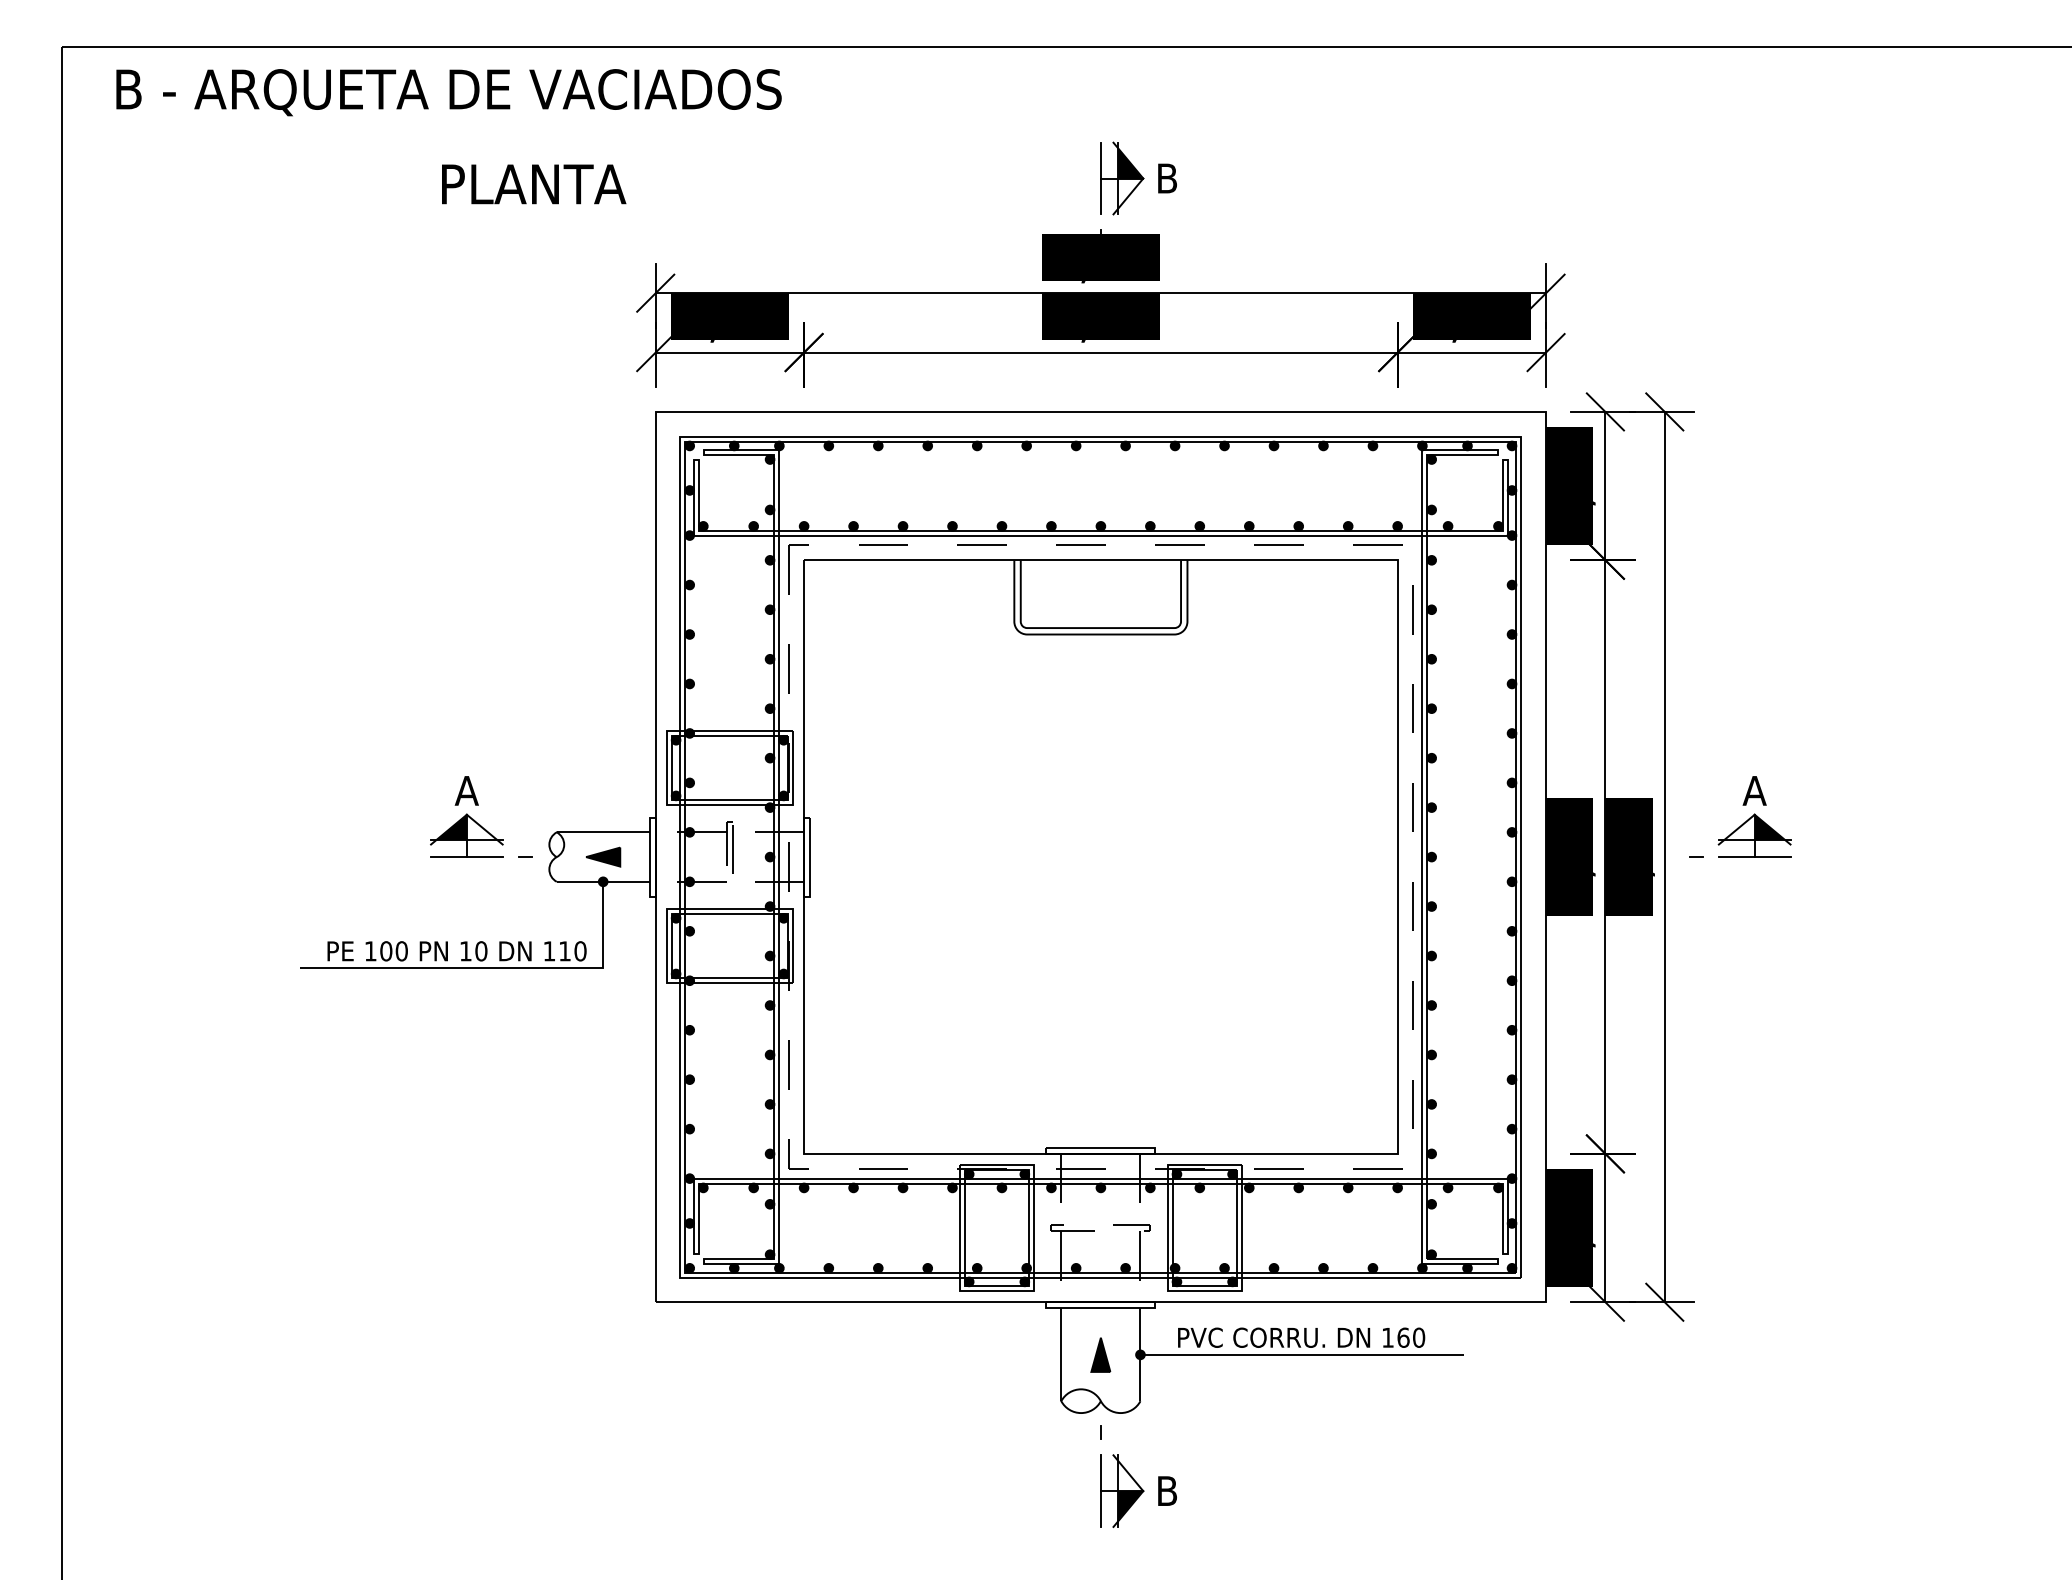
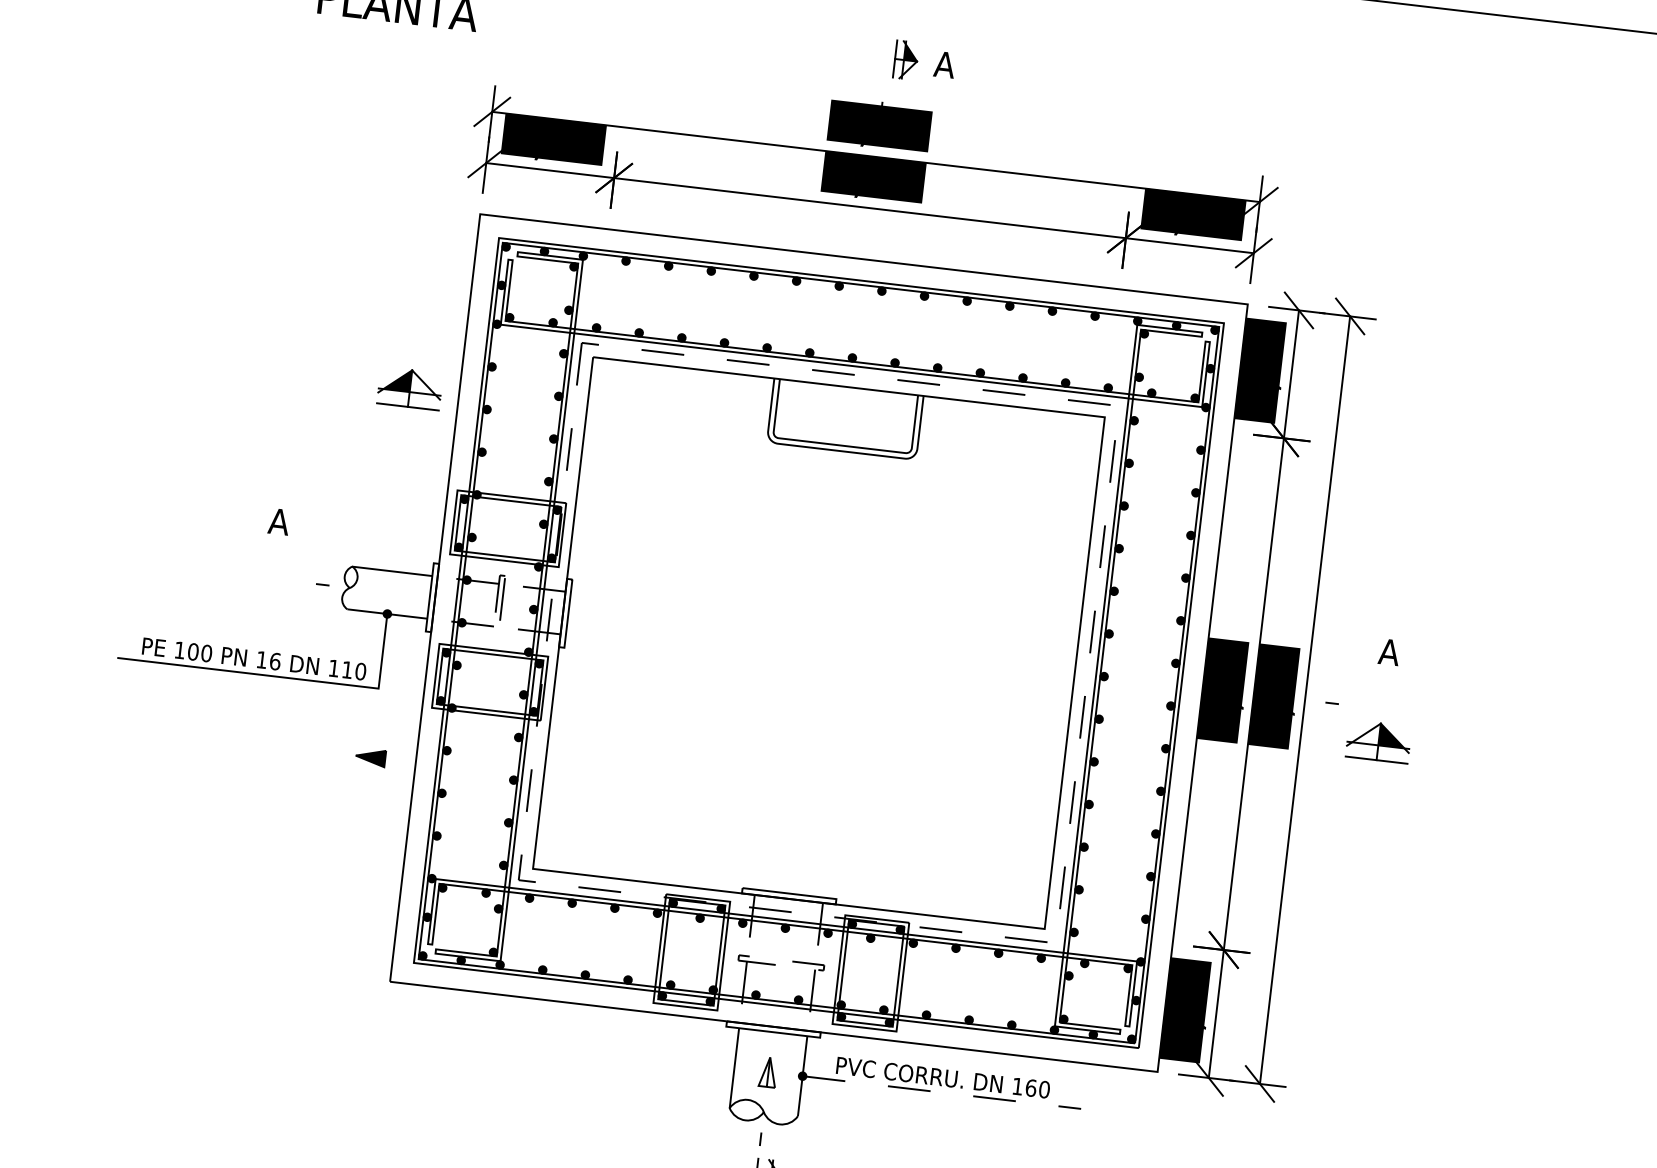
part: (1122, 178) -> (906, 60), size x0.6
text: (1167, 178) -> (945, 64), B -> A
part: (466, 835) -> (409, 388), moved
part: (1754, 835) -> (1378, 741), moved
part: (603, 856) -> (370, 756), moved
text: (481, 951) -> (275, 661), 10 -> 16
fill: (1100, 1354) -> (768, 1071), removed
line: (1301, 1354) -> (941, 1092), solid -> dashed

